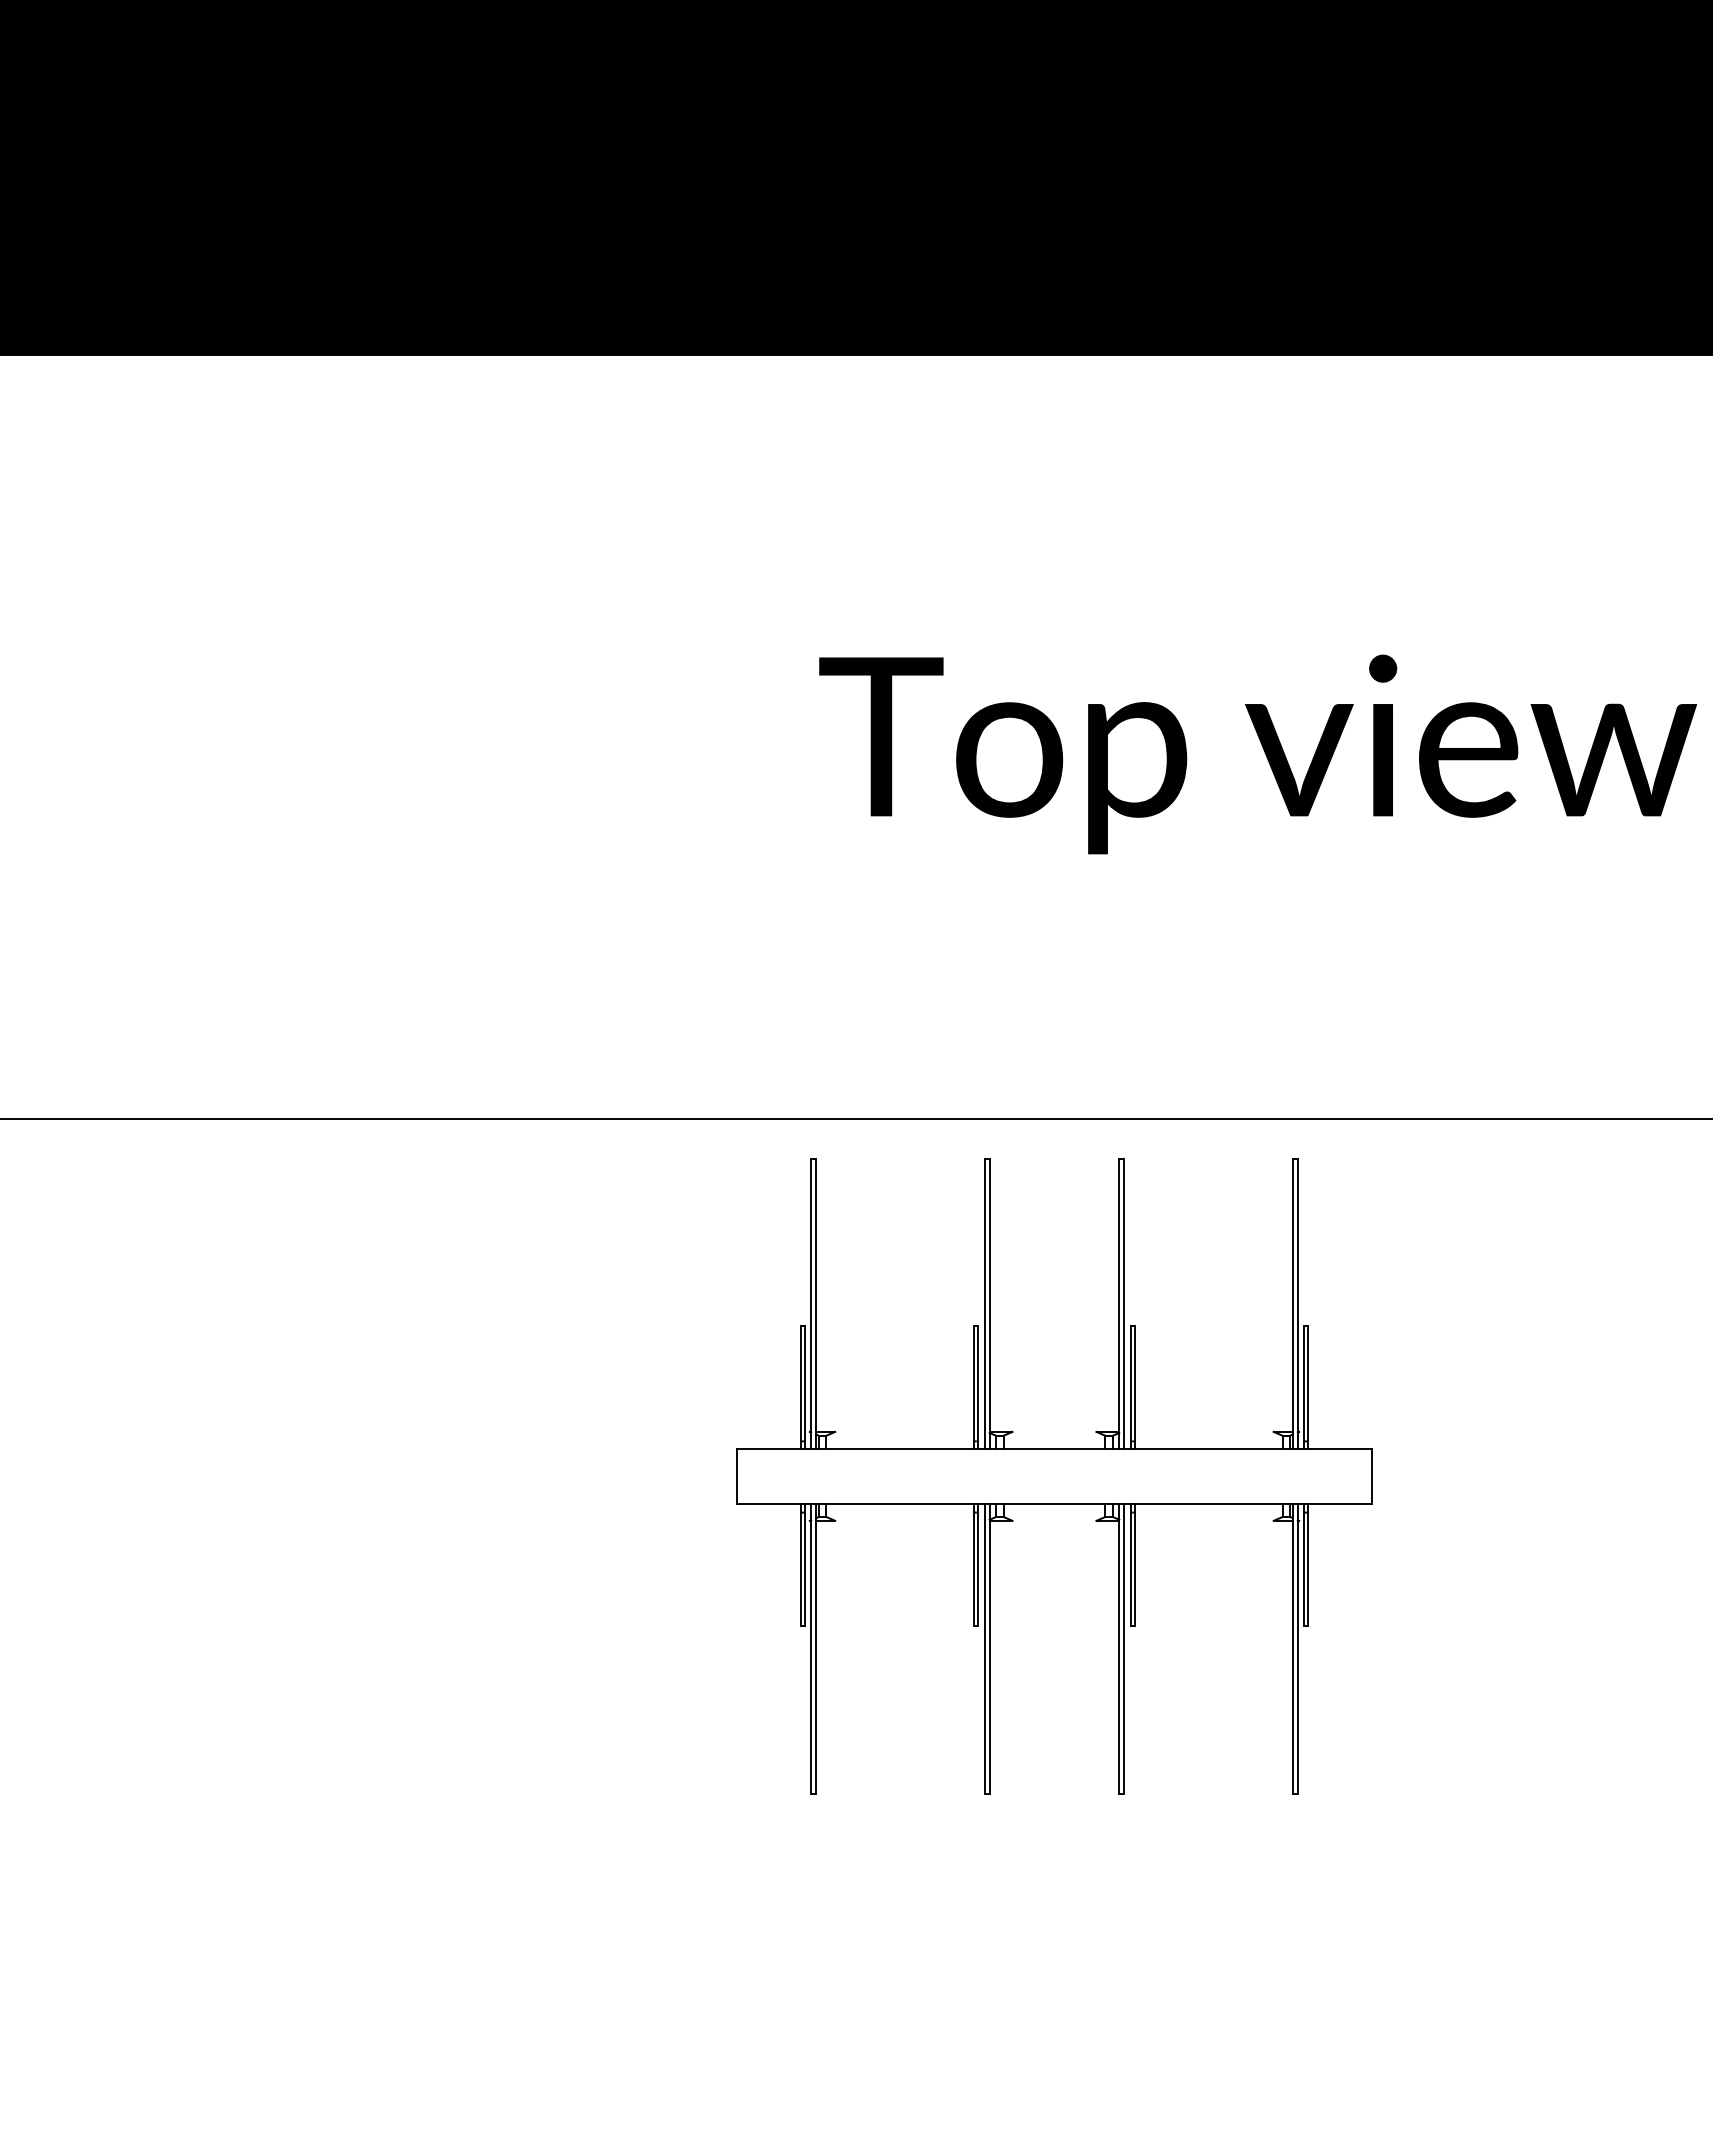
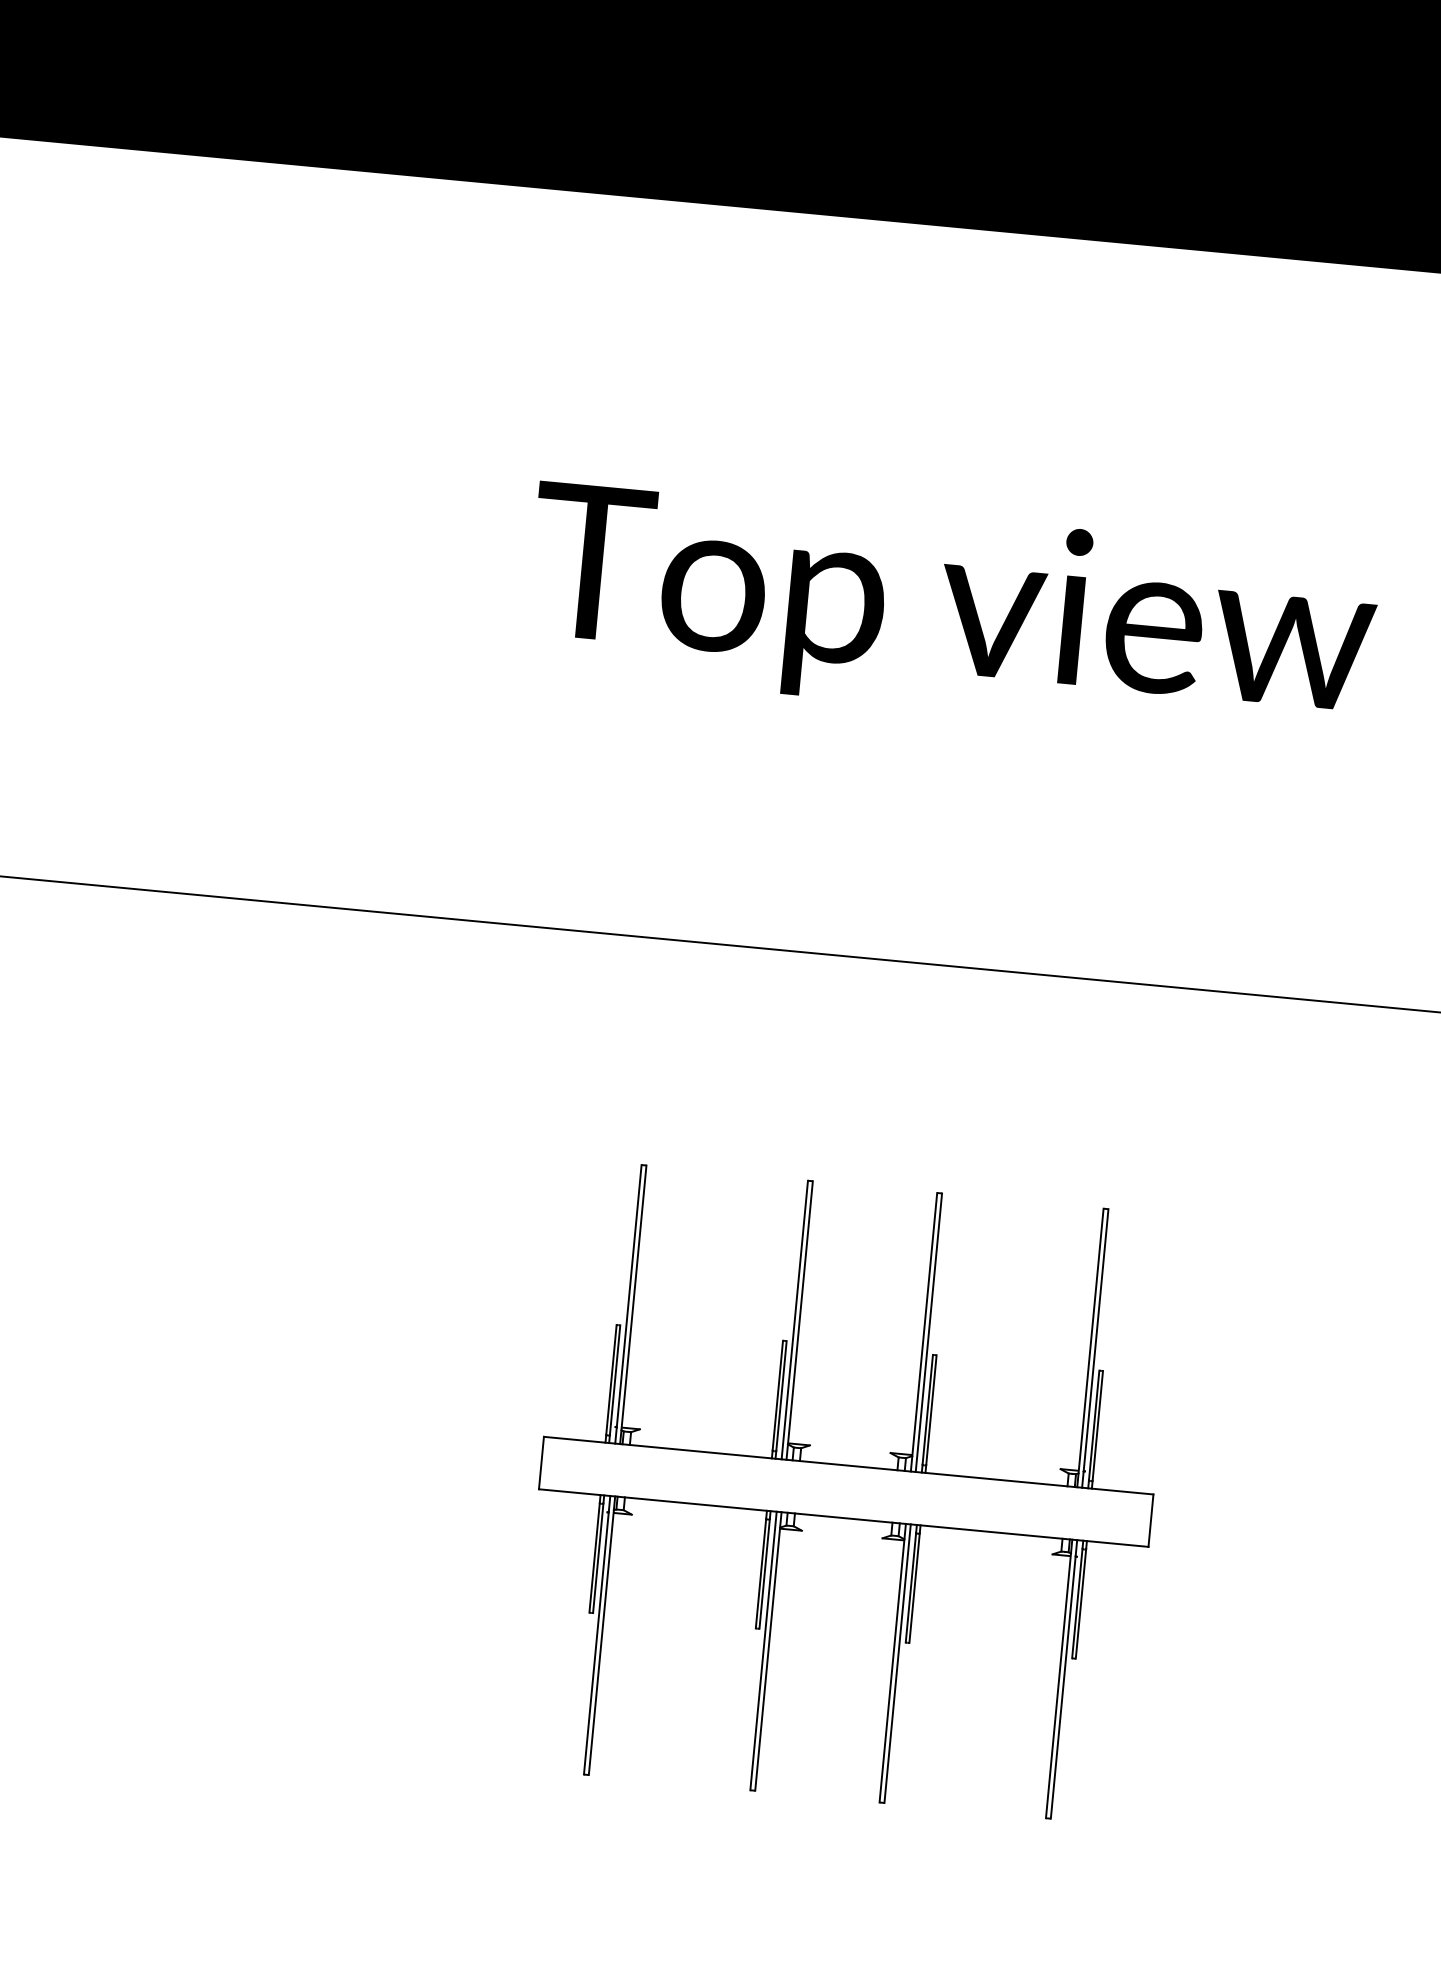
part: (1054, 1476) -> (846, 1491), moved

